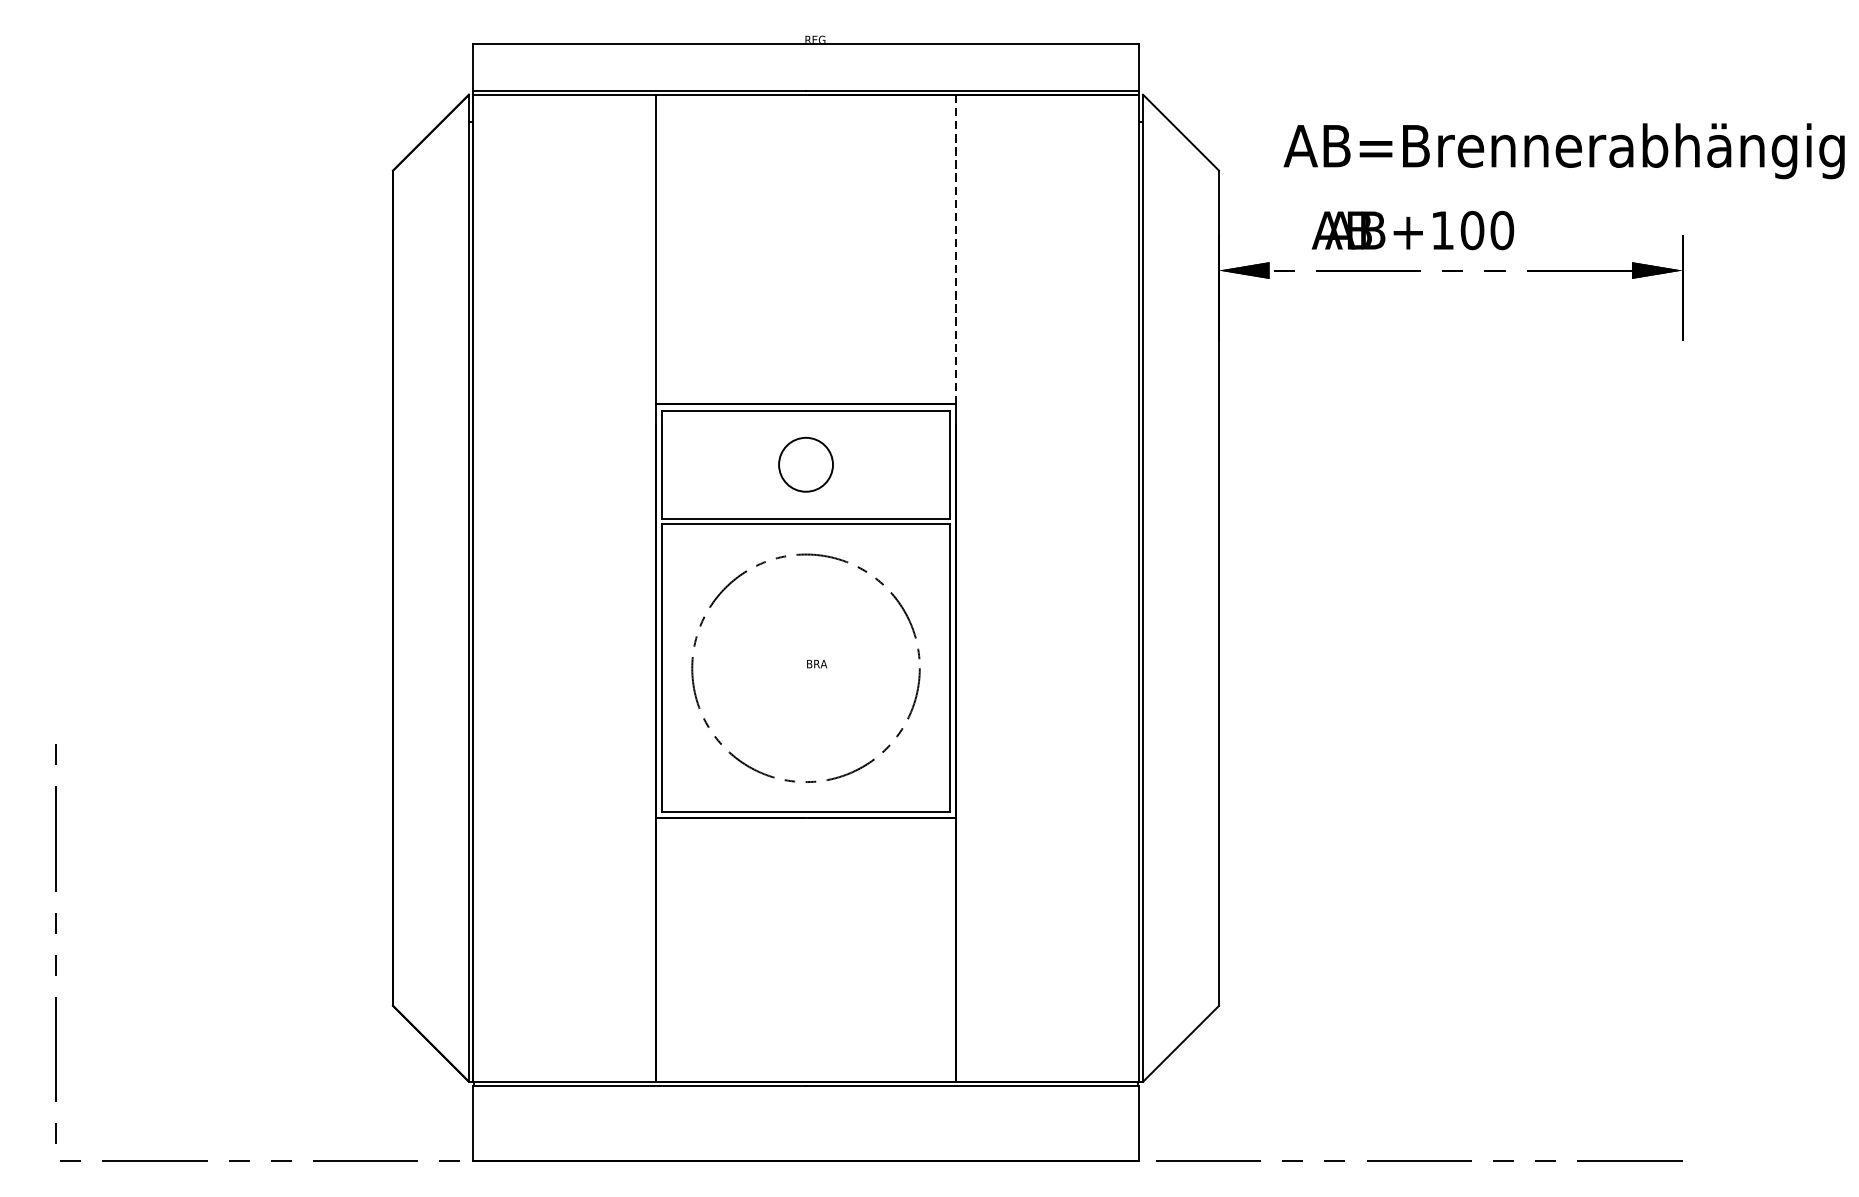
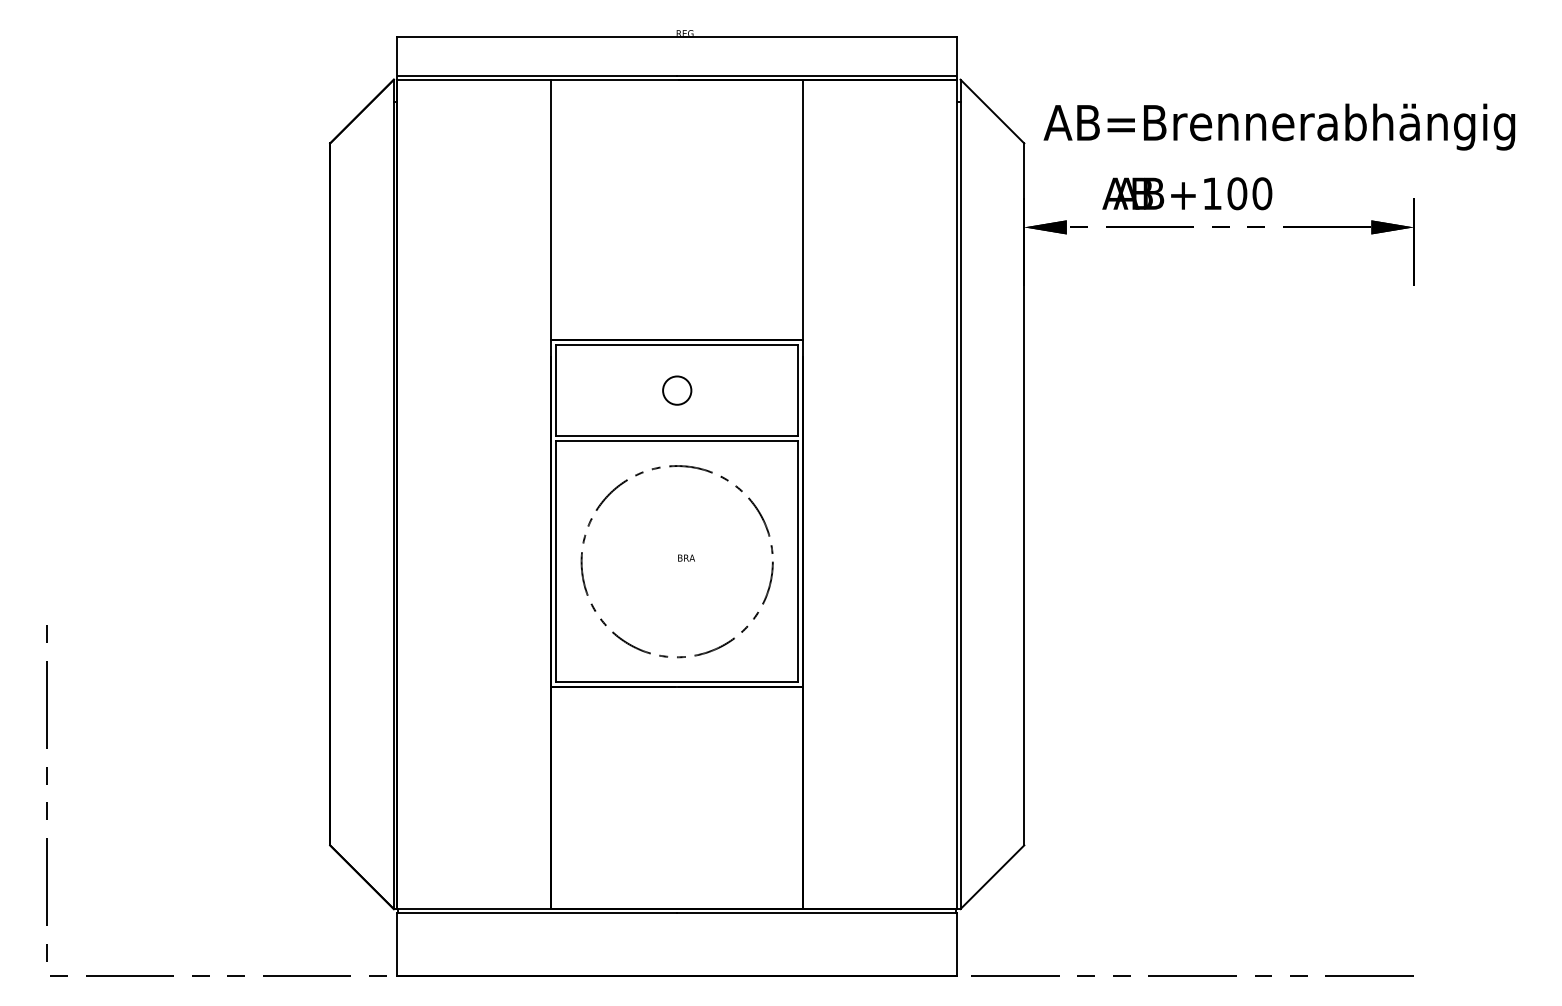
text: (1564, 150) -> (1279, 126), moved
line: (956, 249) -> (803, 209), dashed -> solid
circle: (806, 464) -> (677, 390), size x0.62

